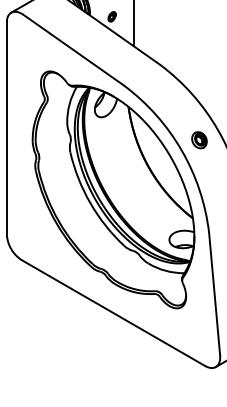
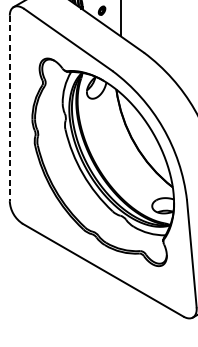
line: (6, 128) -> (9, 108), solid -> dashed
part: (199, 140) -> (178, 119), removed

